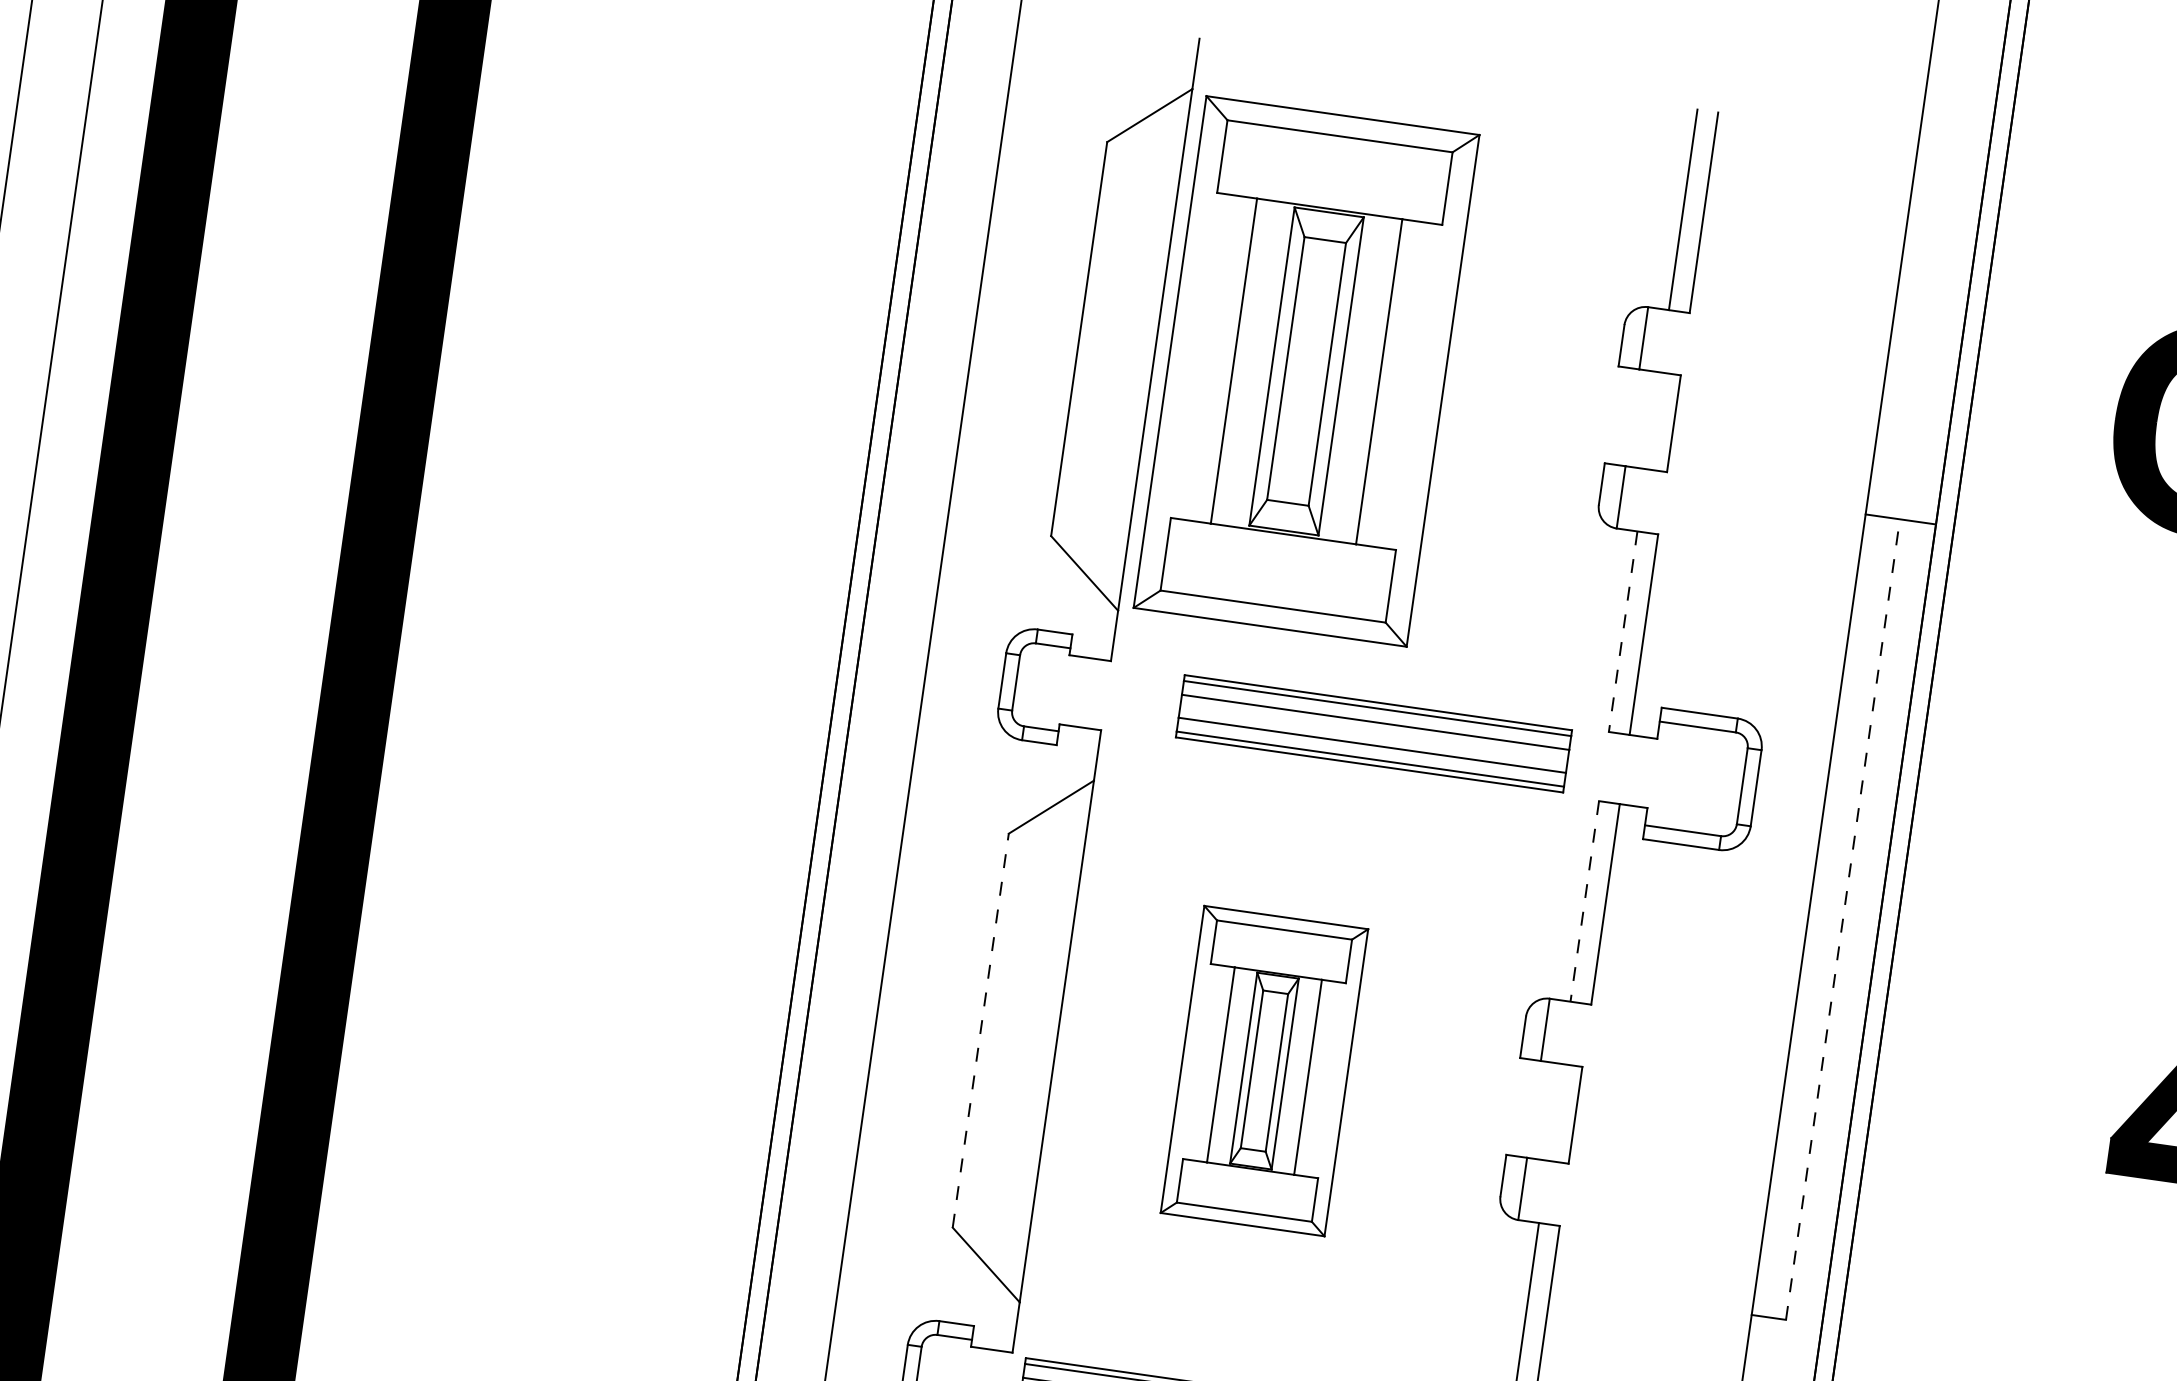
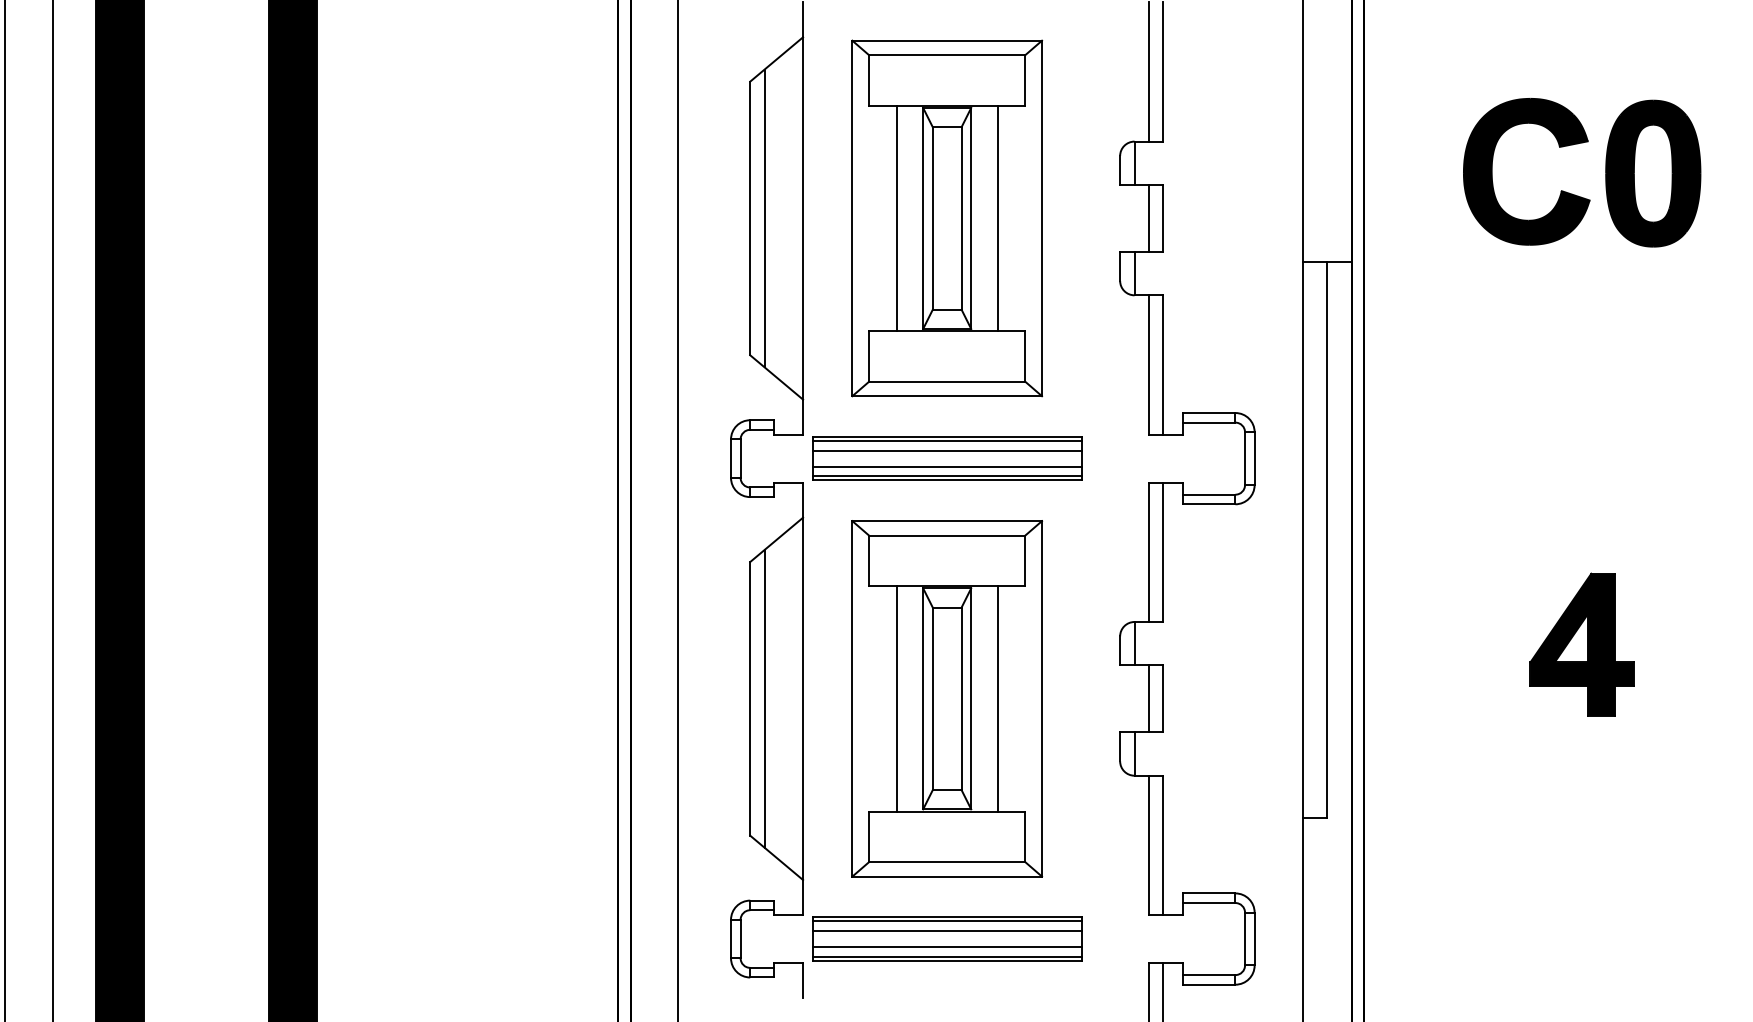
line: (1099, 342) -> (764, 218), added
part: (1307, 371) -> (947, 218), moved
line: (1652, 420) -> (1148, 218), added
line: (1622, 630) -> (1148, 364), dashed -> solid
part: (1374, 733) -> (947, 458), moved
line: (1584, 901) -> (1148, 552), dashed -> solid
line: (1842, 919) -> (1326, 539), dashed -> solid
line: (981, 1030) -> (750, 698), dashed -> solid
line: (1001, 1033) -> (764, 698), added
part: (1264, 1070) -> (947, 698), size x1.67
line: (1554, 1111) -> (1148, 698), added

